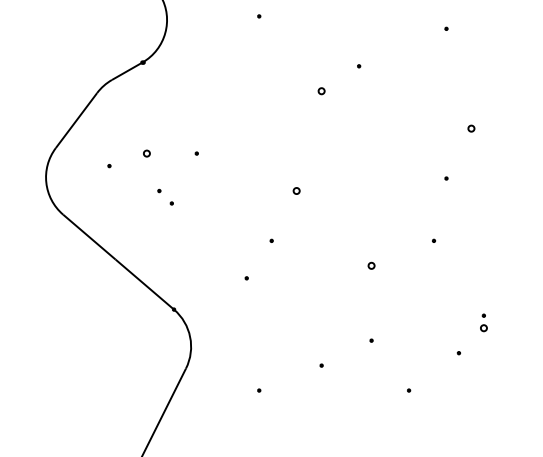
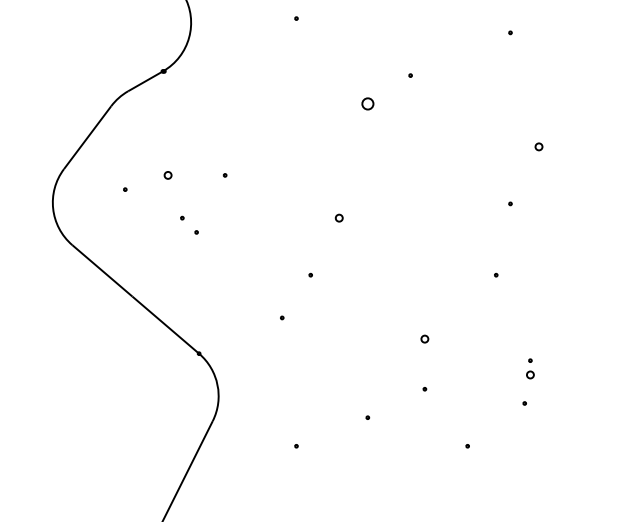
part: (321, 91) -> (367, 104), size x1.6
part: (371, 265) -> (424, 338), moved
part: (483, 322) -> (529, 368), moved

